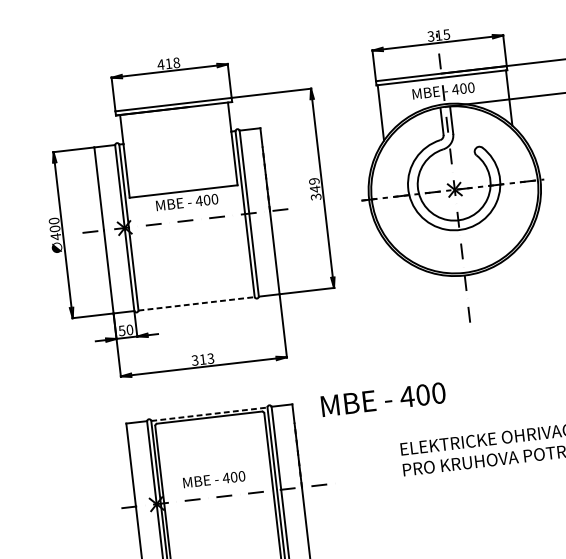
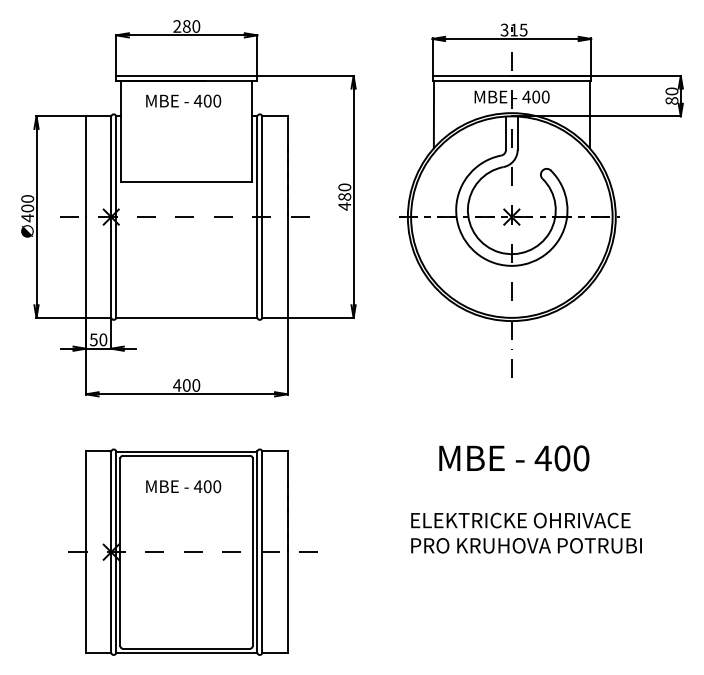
text: (168, 63) -> (186, 26), 418 -> 280
text: (314, 188) -> (344, 196), 349 -> 480
text: (187, 201) -> (183, 100), moved
line: (196, 303) -> (186, 317), dashed -> solid
text: (202, 359) -> (186, 385), 313 -> 400
text: (383, 399) -> (514, 458), moved
line: (209, 413) -> (187, 451), dashed -> solid
text: (214, 479) -> (183, 486), moved

